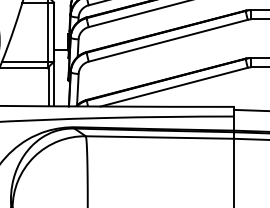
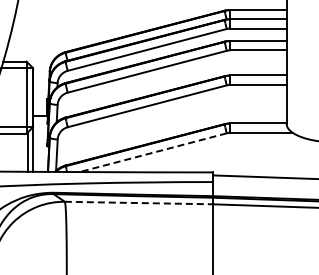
line: (173, 86) -> (152, 152), solid -> dashed
line: (160, 137) -> (139, 203), solid -> dashed

